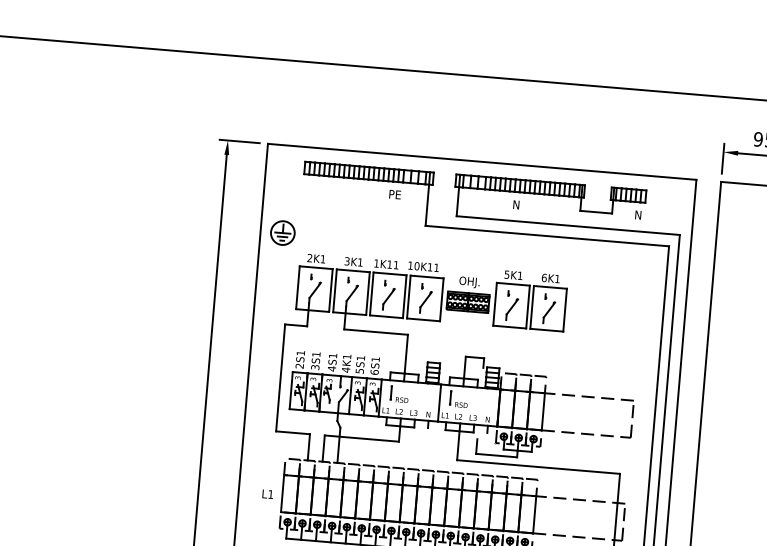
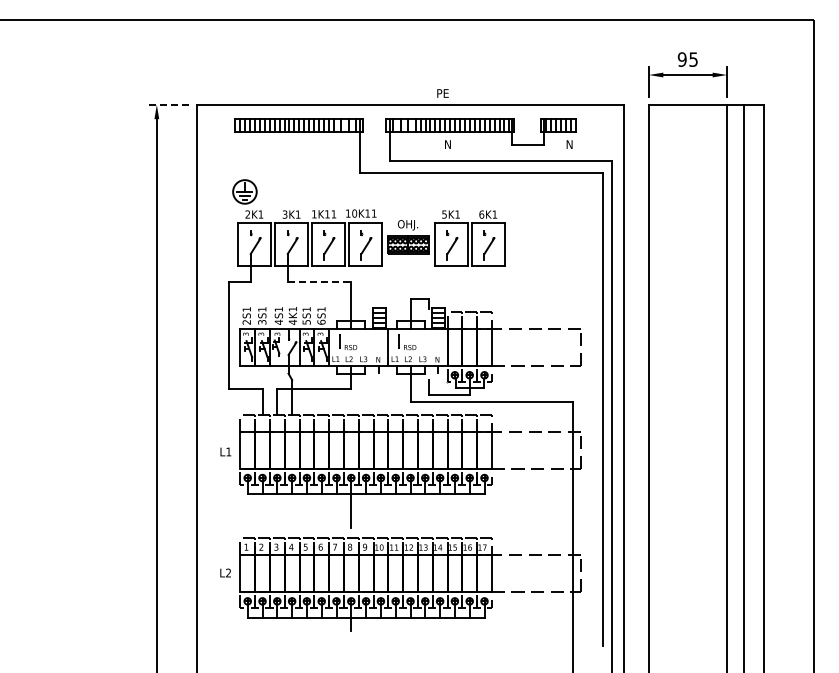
line: (239, 141) -> (168, 104), solid -> dashed
text: (394, 194) -> (442, 93), moved
part: (282, 232) -> (244, 191), moved
line: (376, 332) -> (319, 282), solid -> dashed

